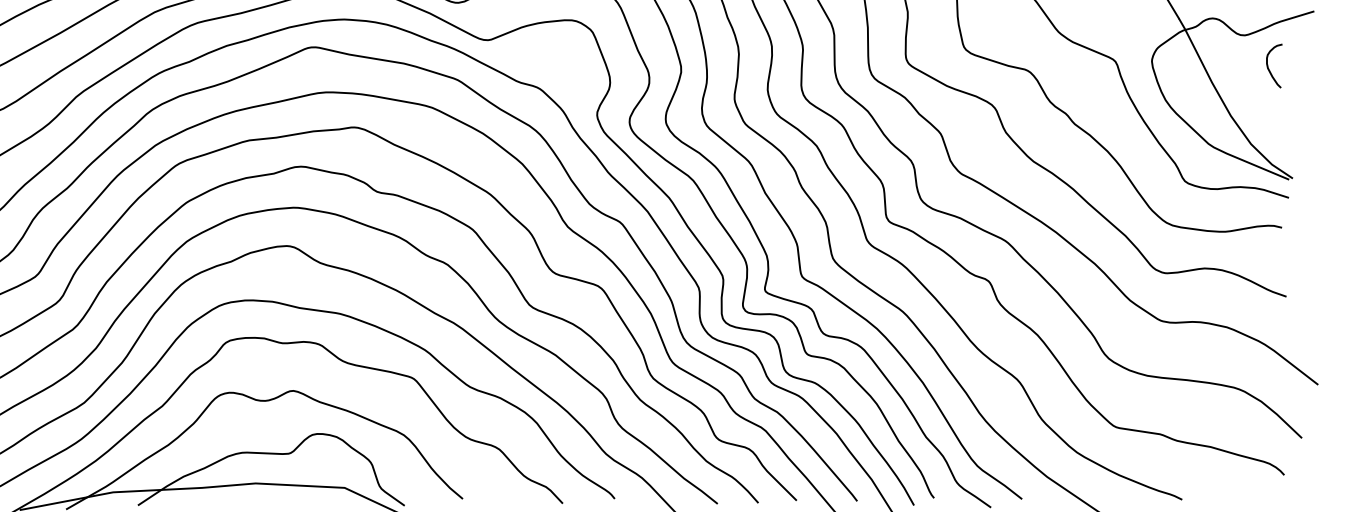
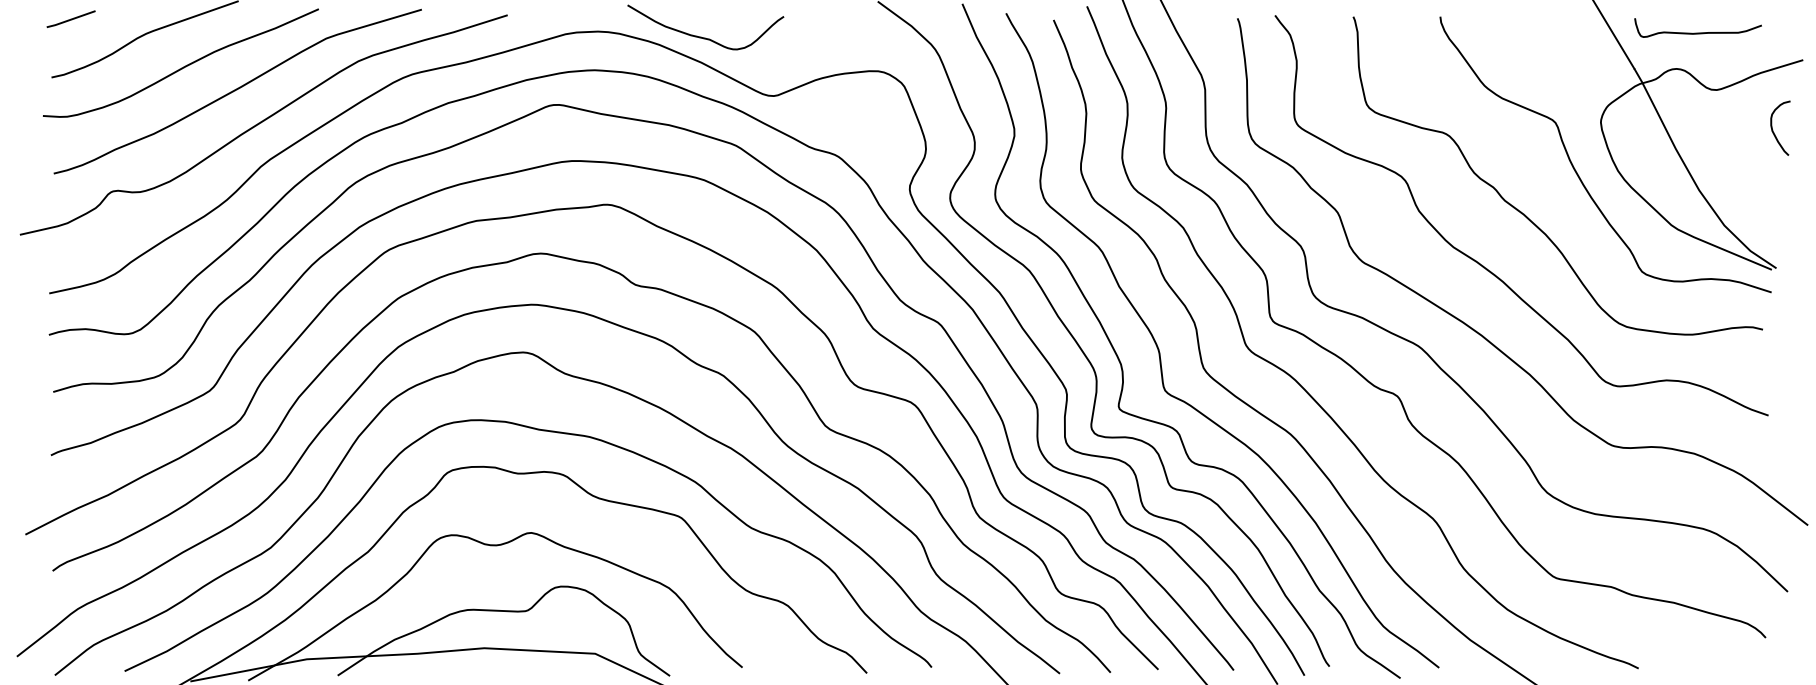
curve: (1268, 67) -> (1773, 130), moved

